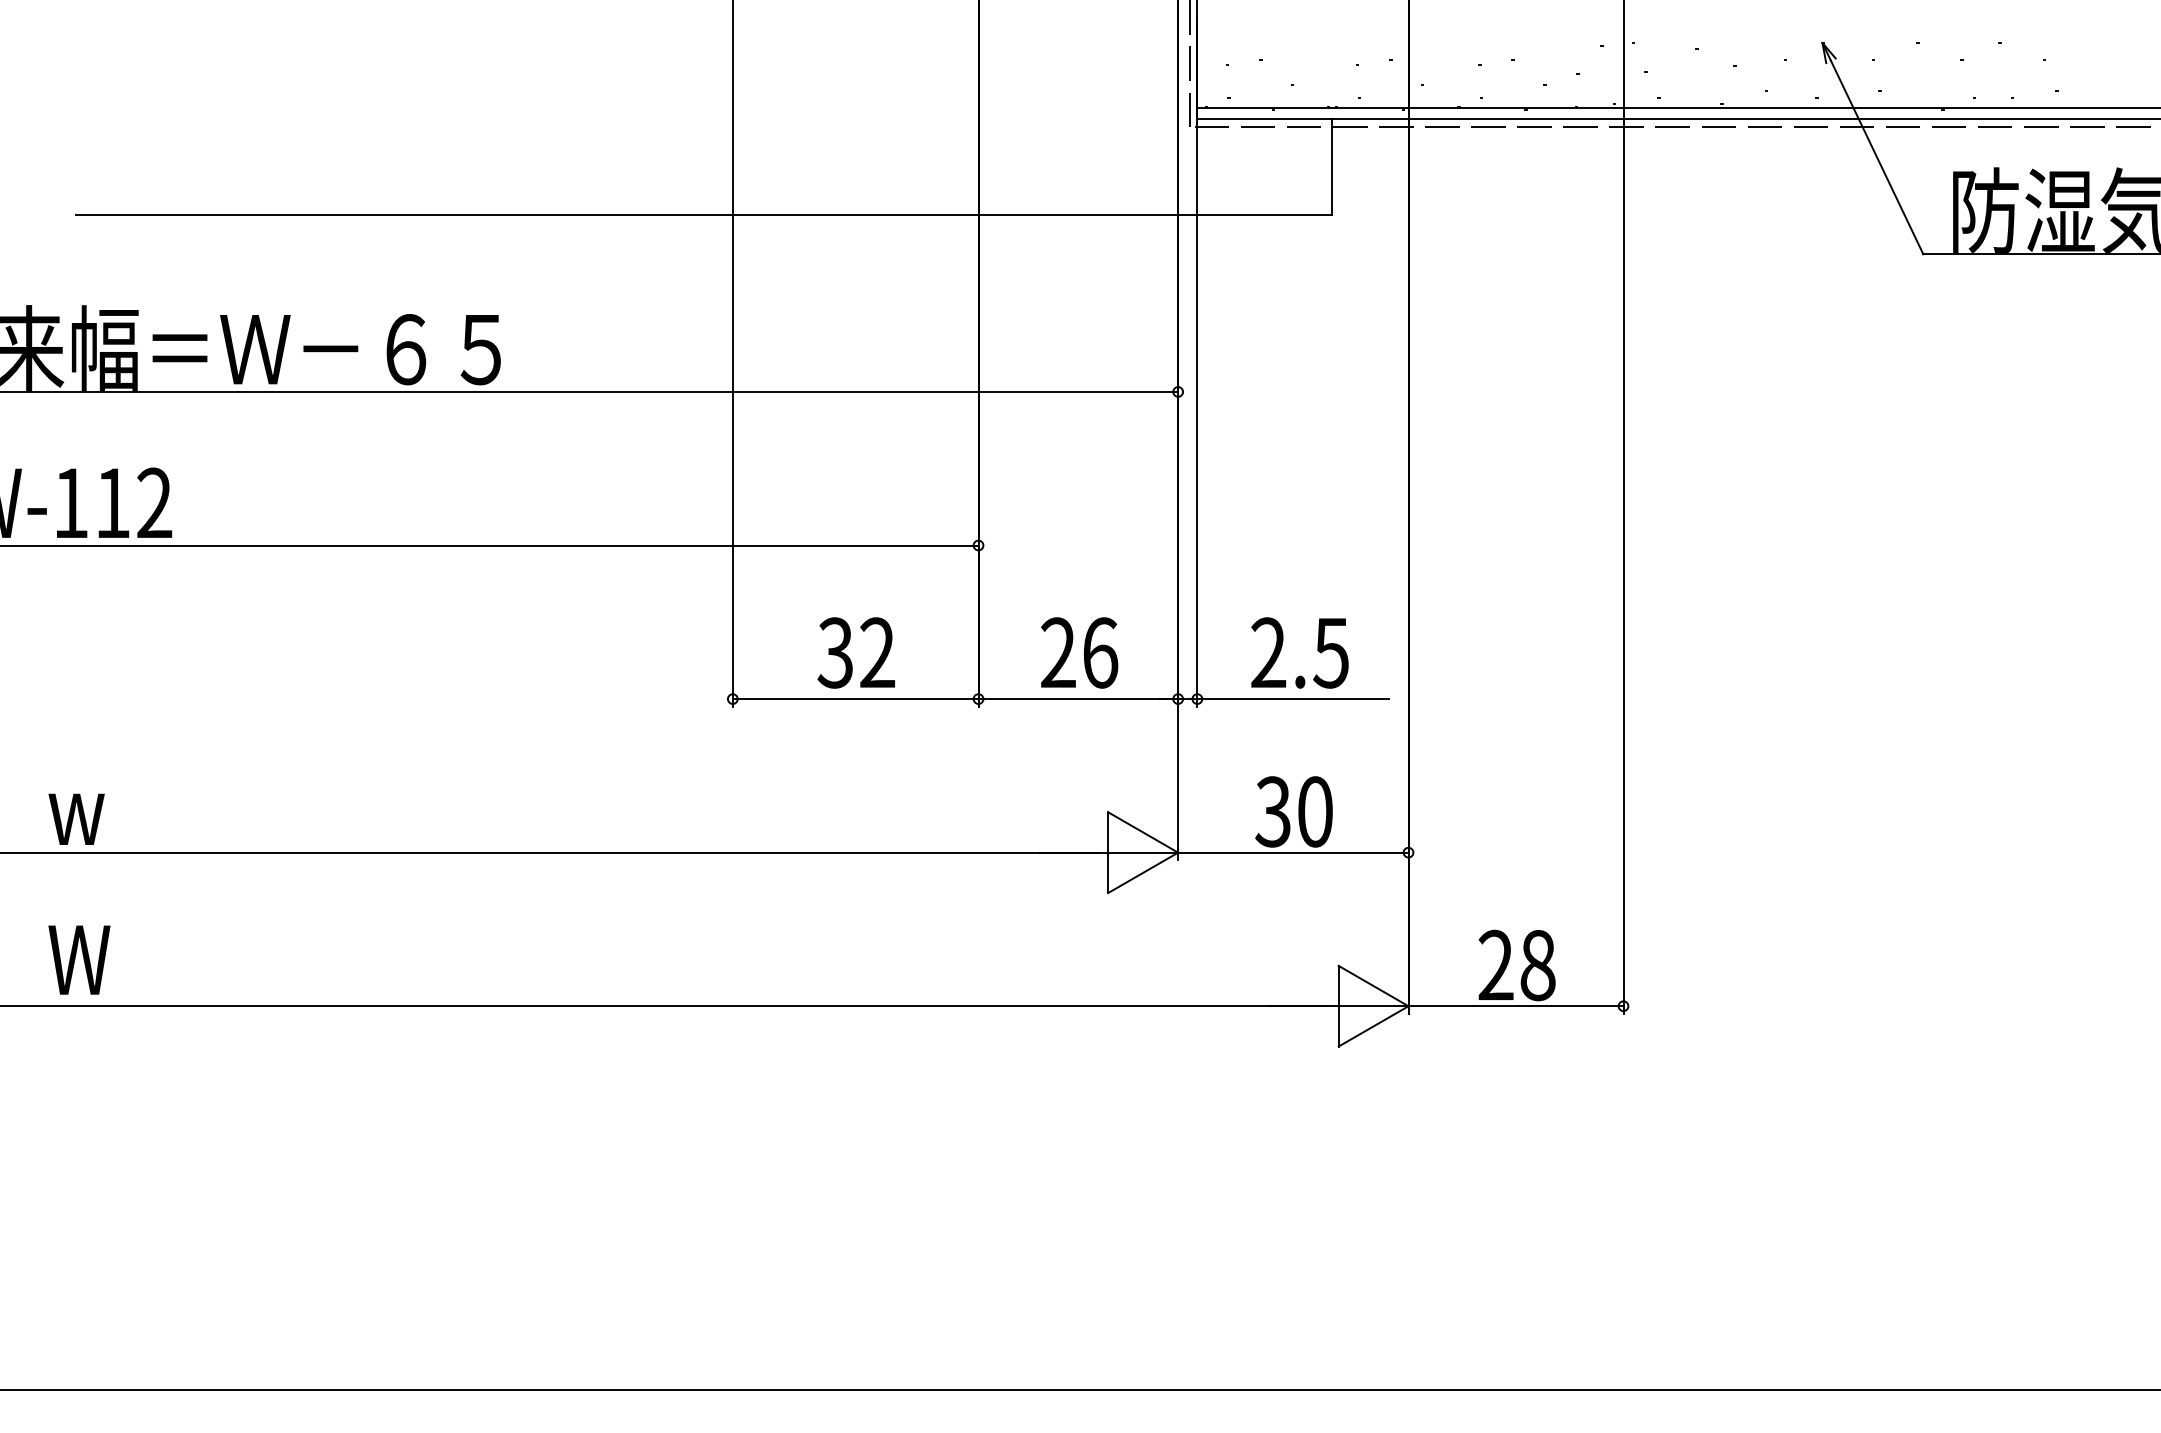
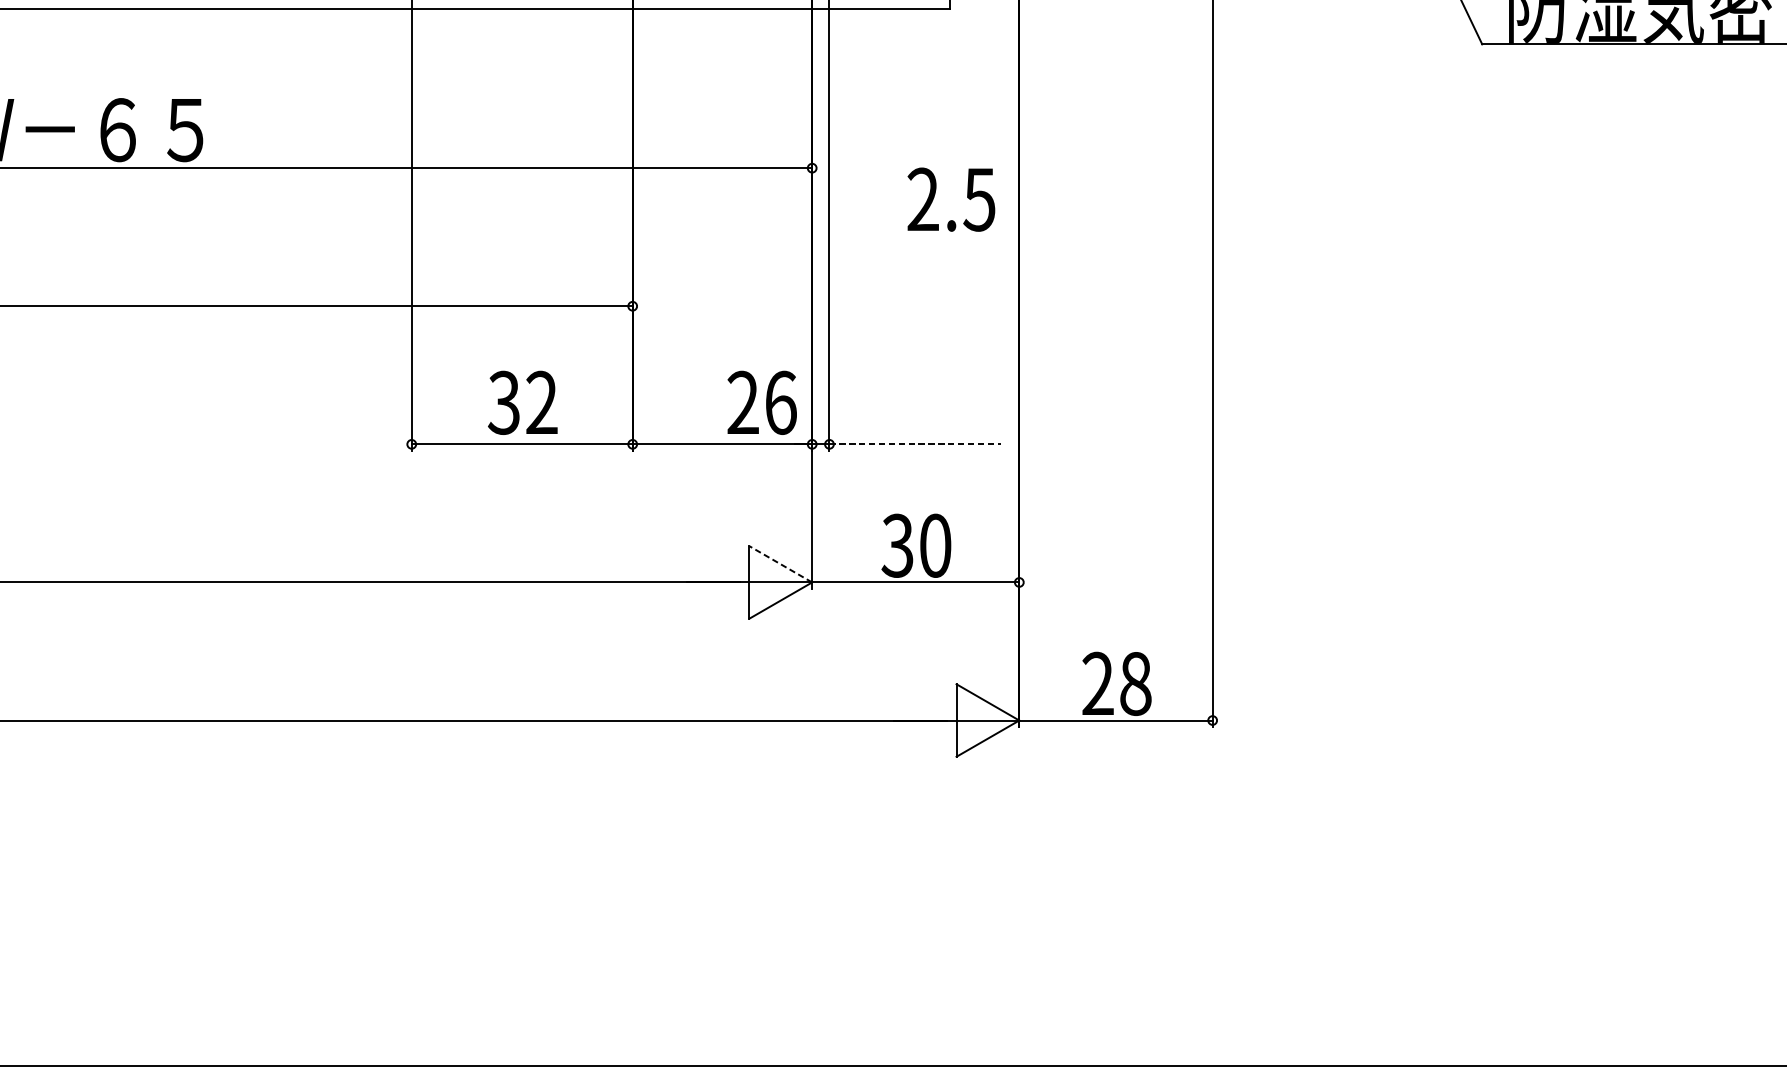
text: (1079, 652) -> (762, 402), moved
text: (1299, 652) -> (950, 199), moved
line: (1292, 699) -> (915, 444), solid -> dashed
line: (1142, 832) -> (780, 564), solid -> dashed

